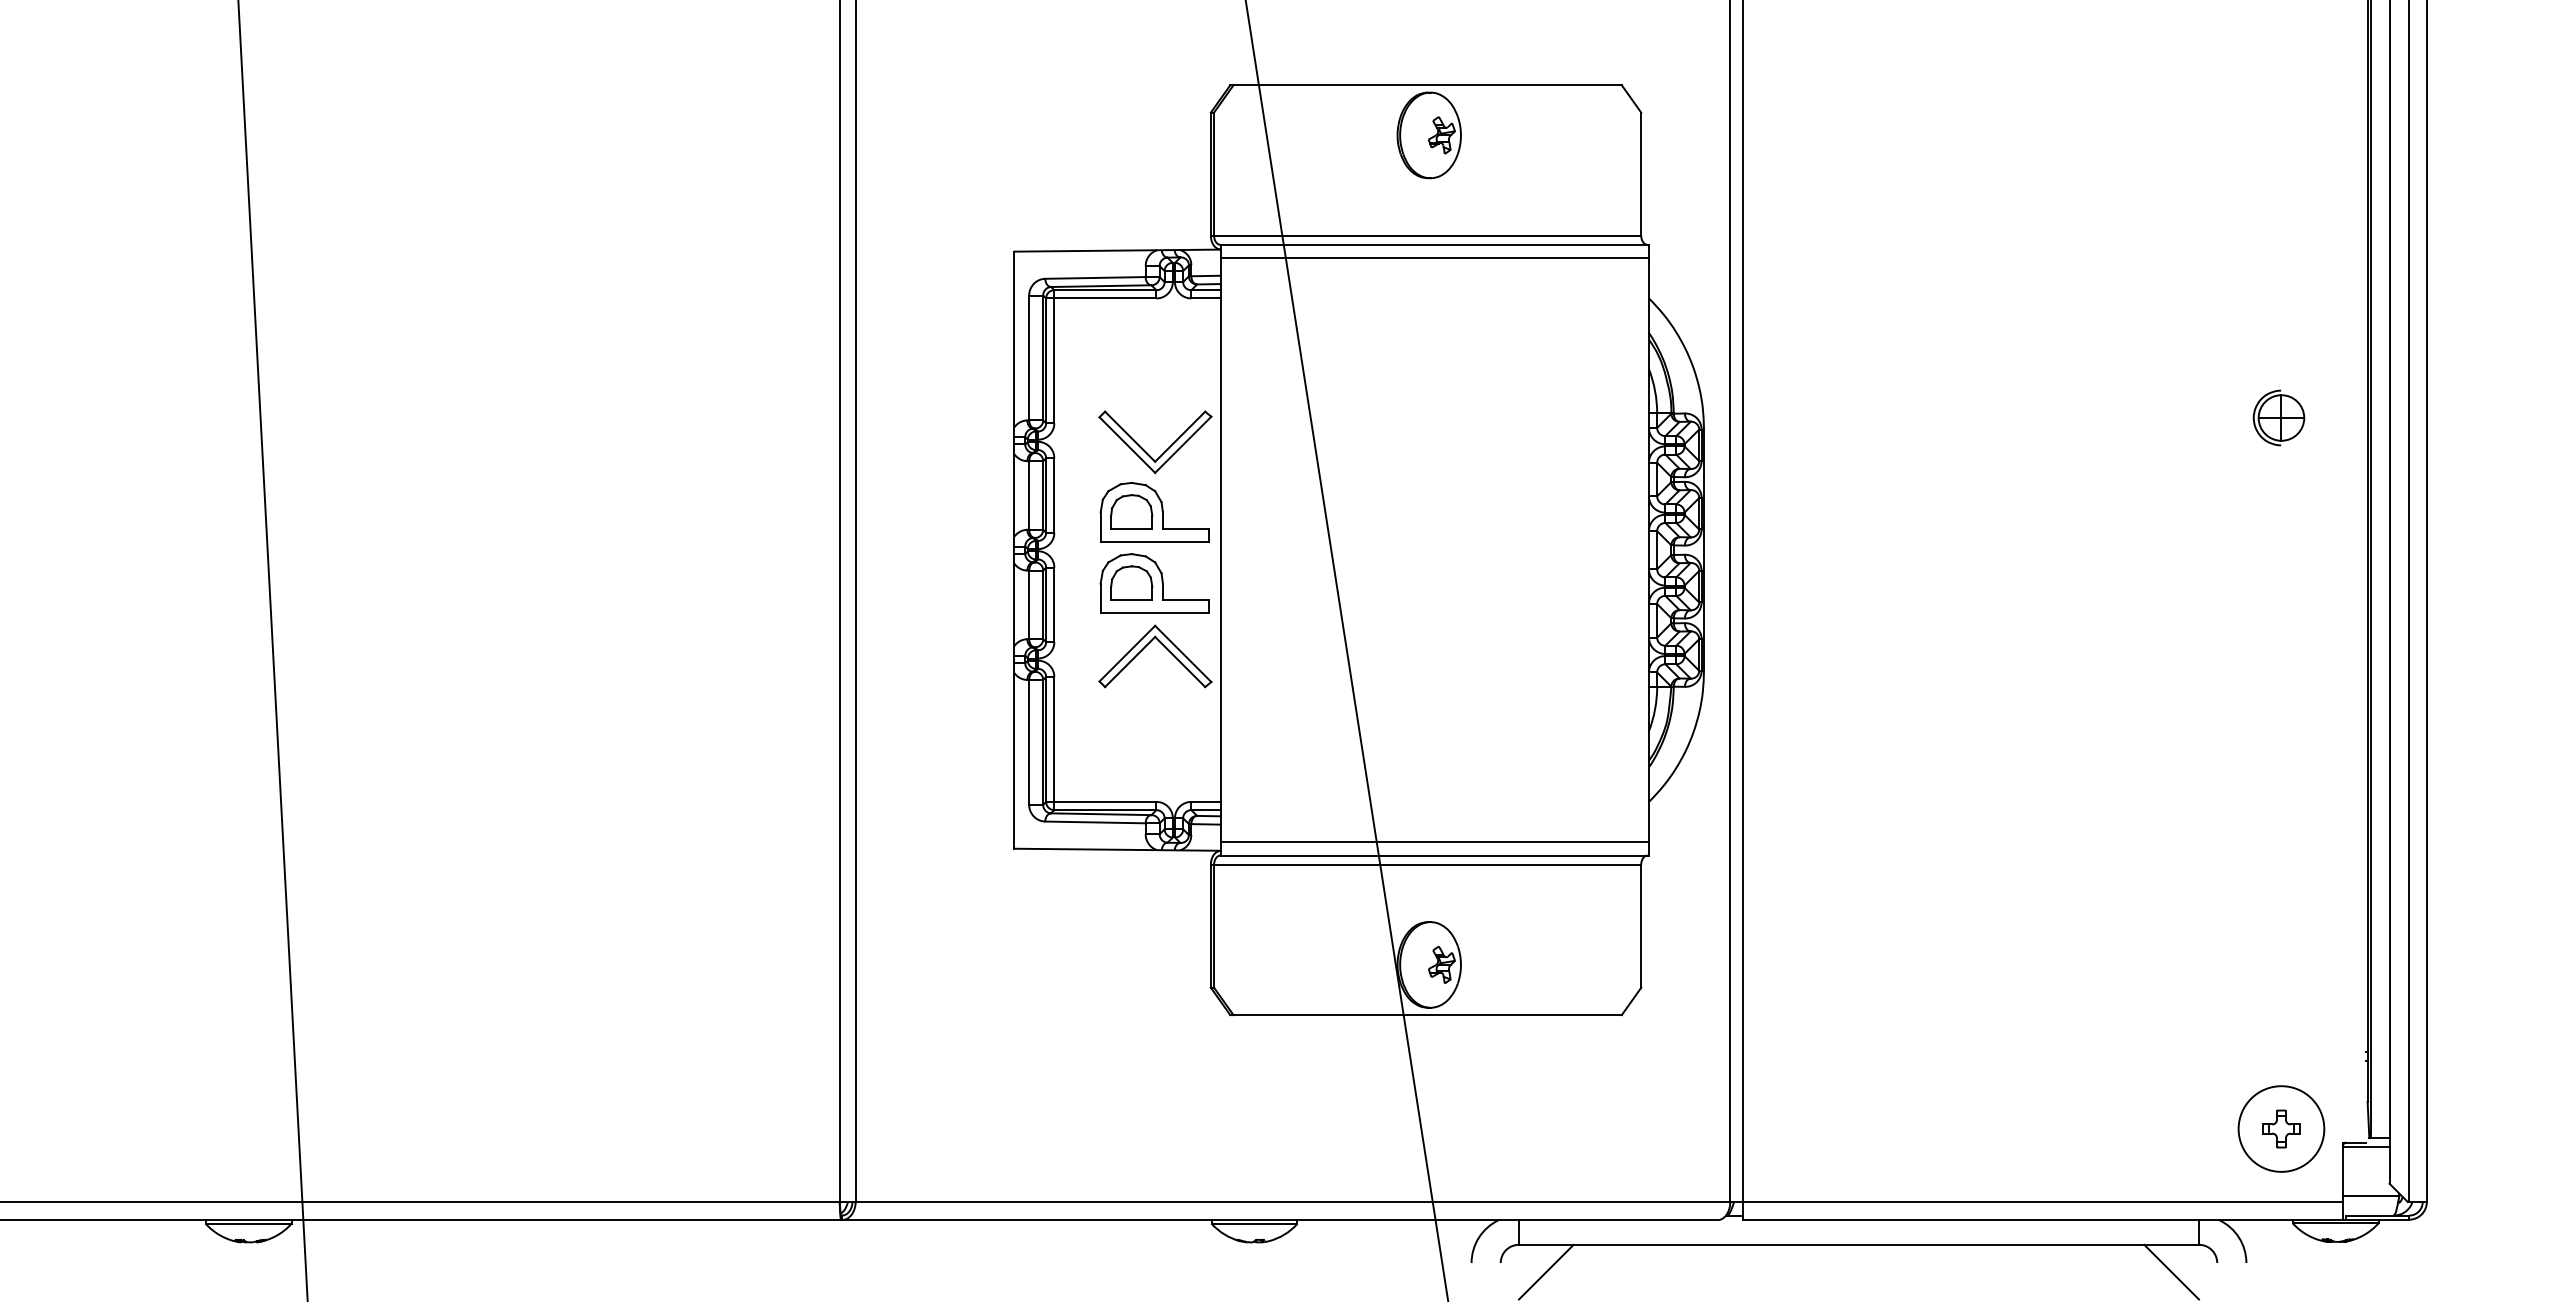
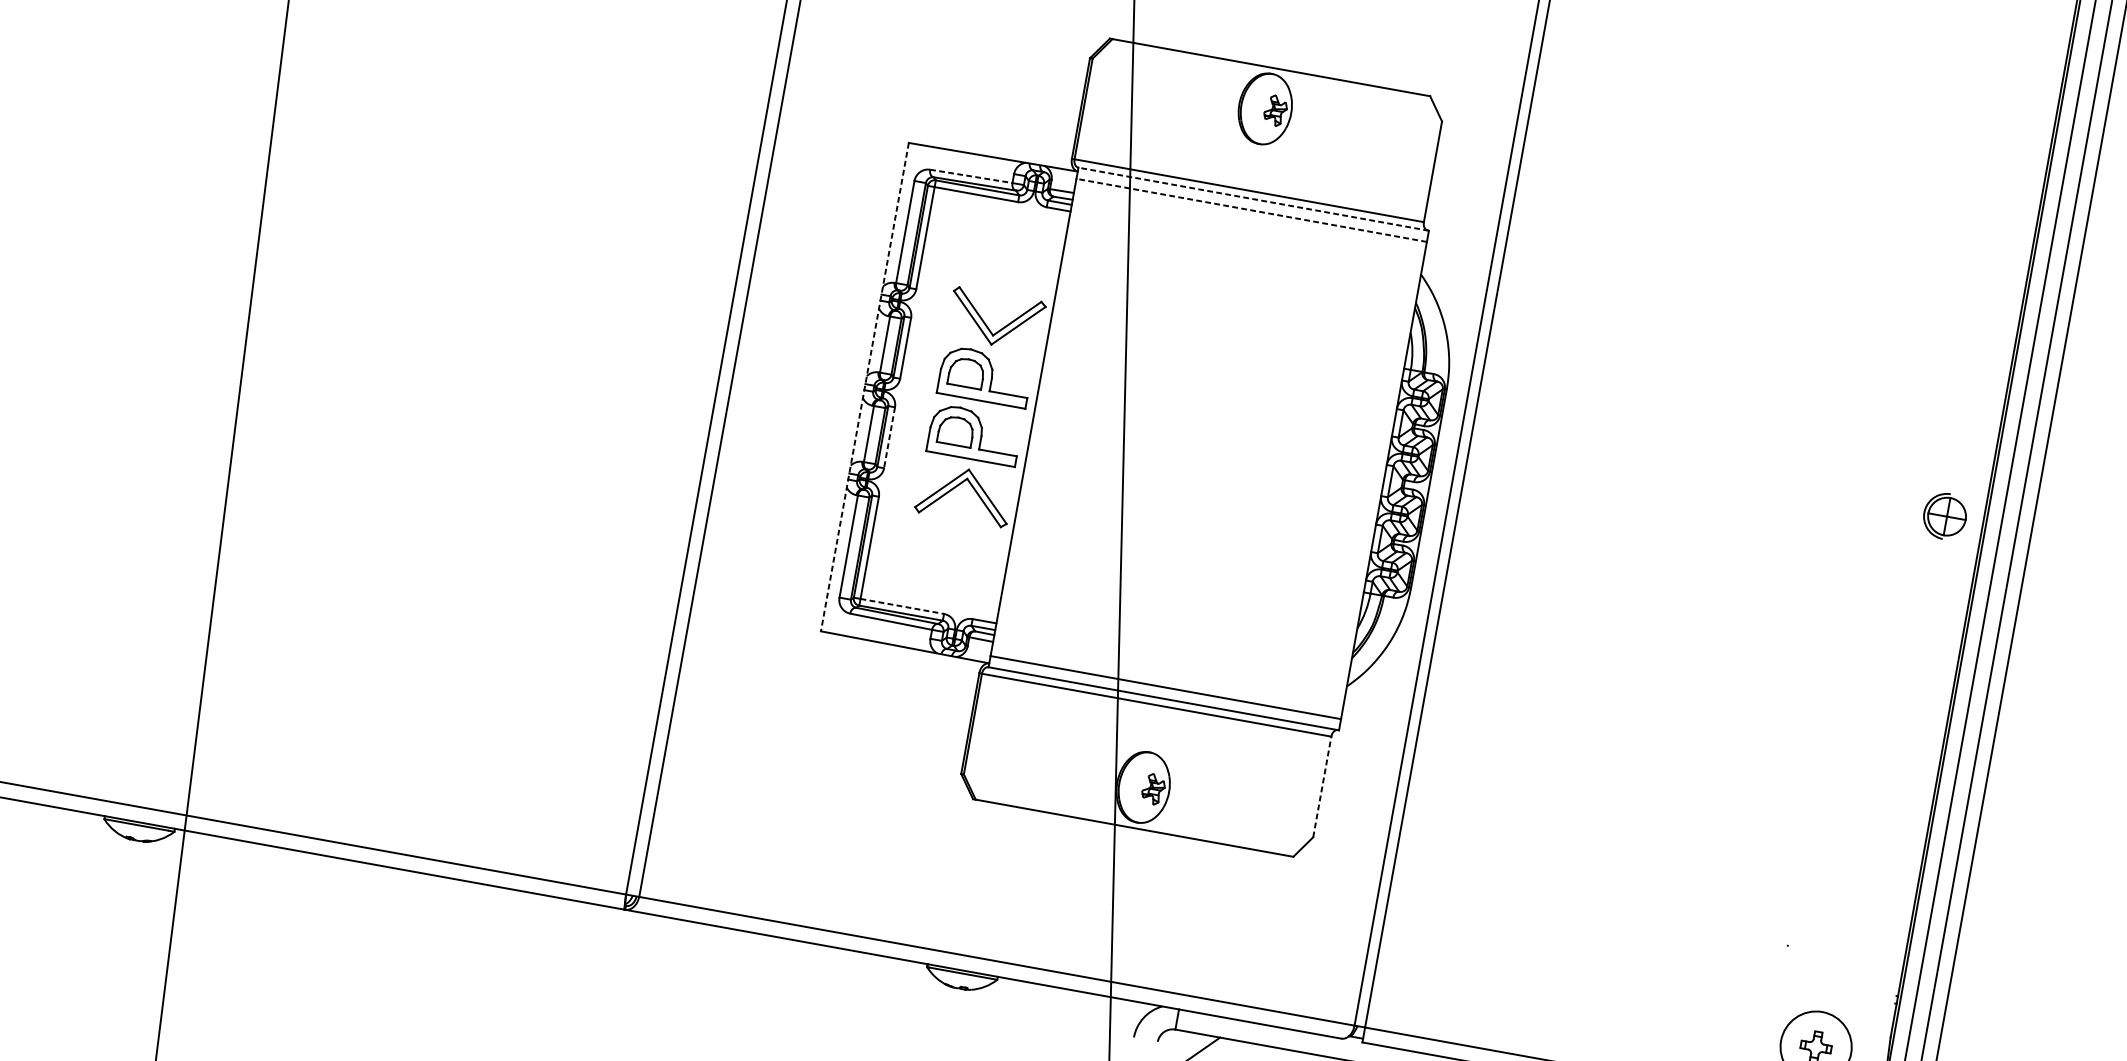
line: (1434, 244) -> (1253, 198), solid -> dashed
line: (1434, 258) -> (1251, 210), solid -> dashed
line: (1095, 277) -> (971, 176), solid -> dashed
part: (2278, 417) -> (1944, 515), moved
line: (1014, 550) -> (864, 387), solid -> dashed
line: (1054, 605) -> (889, 438), solid -> dashed
line: (1105, 801) -> (902, 606), solid -> dashed
line: (1641, 926) -> (1322, 787), solid -> dashed

